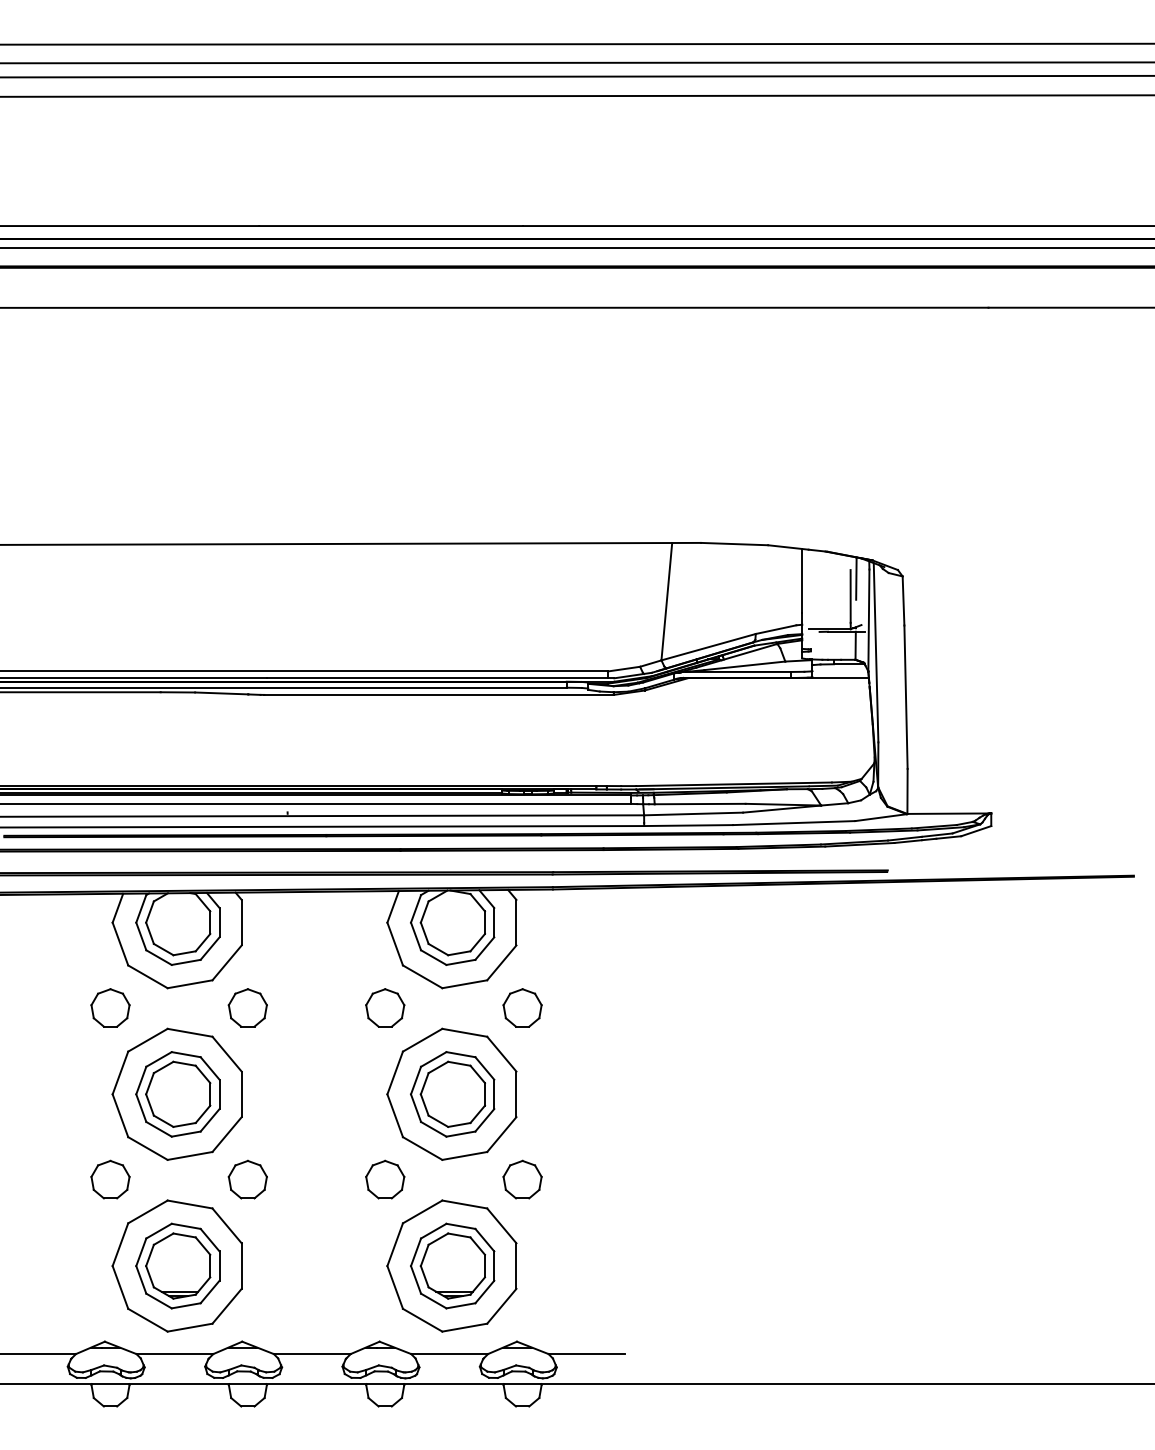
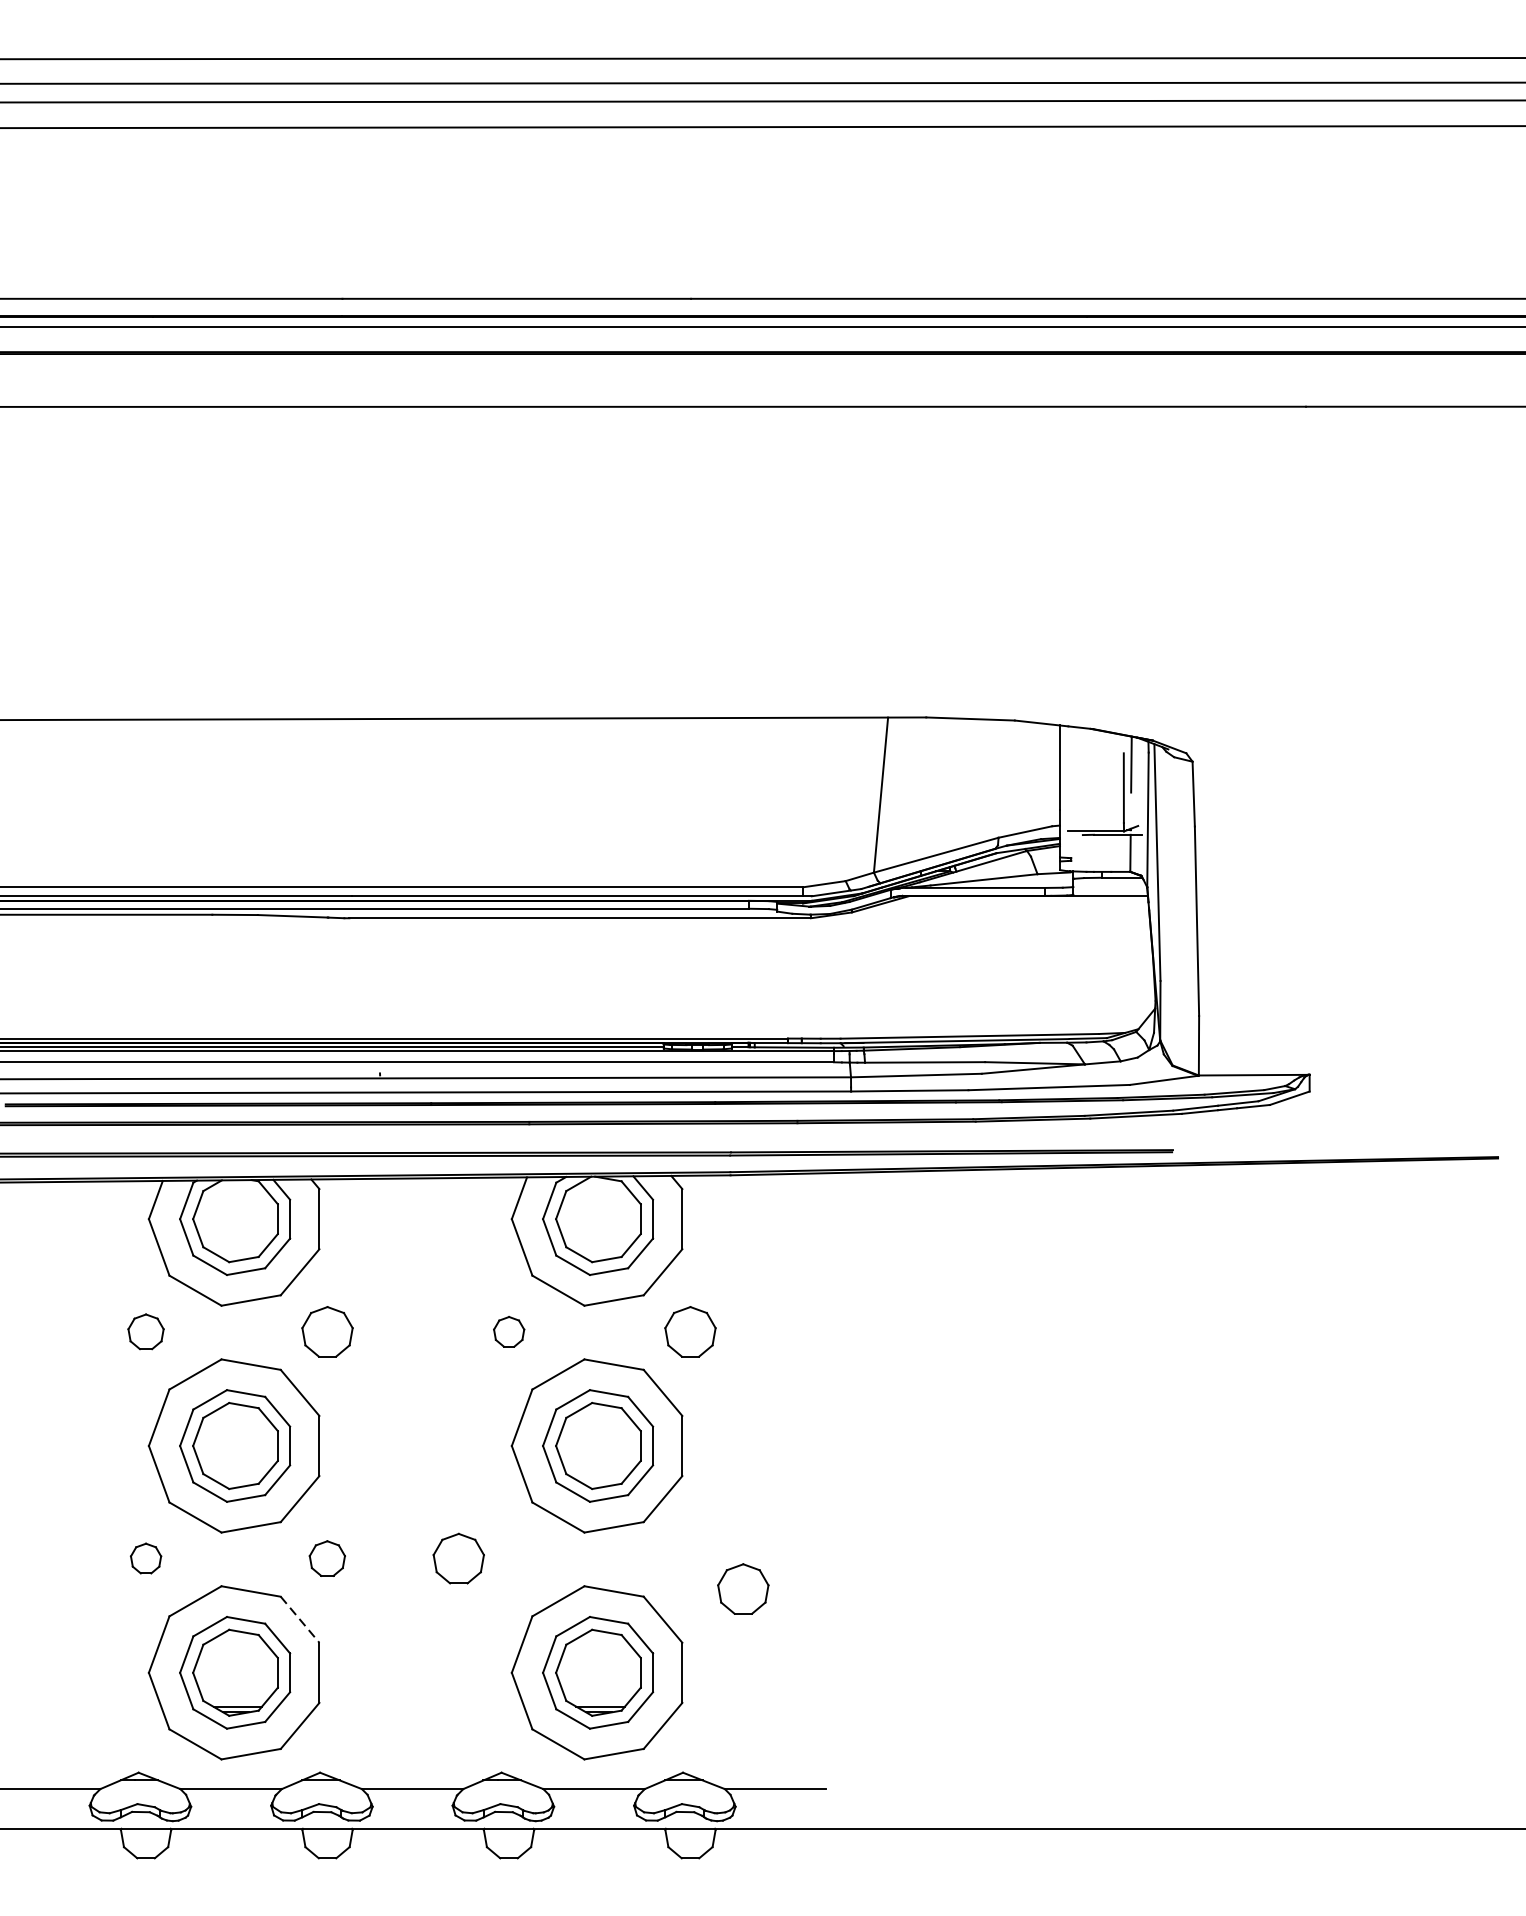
part: (110, 1007) -> (146, 1331), size x0.7
part: (385, 1007) -> (509, 1331), size x0.6
part: (110, 1179) -> (146, 1558), size x0.6
part: (247, 1179) -> (327, 1558), size x0.7
part: (385, 1179) -> (459, 1558), moved
part: (522, 1179) -> (743, 1588), moved
line: (227, 1225) -> (300, 1619), solid -> dashed

